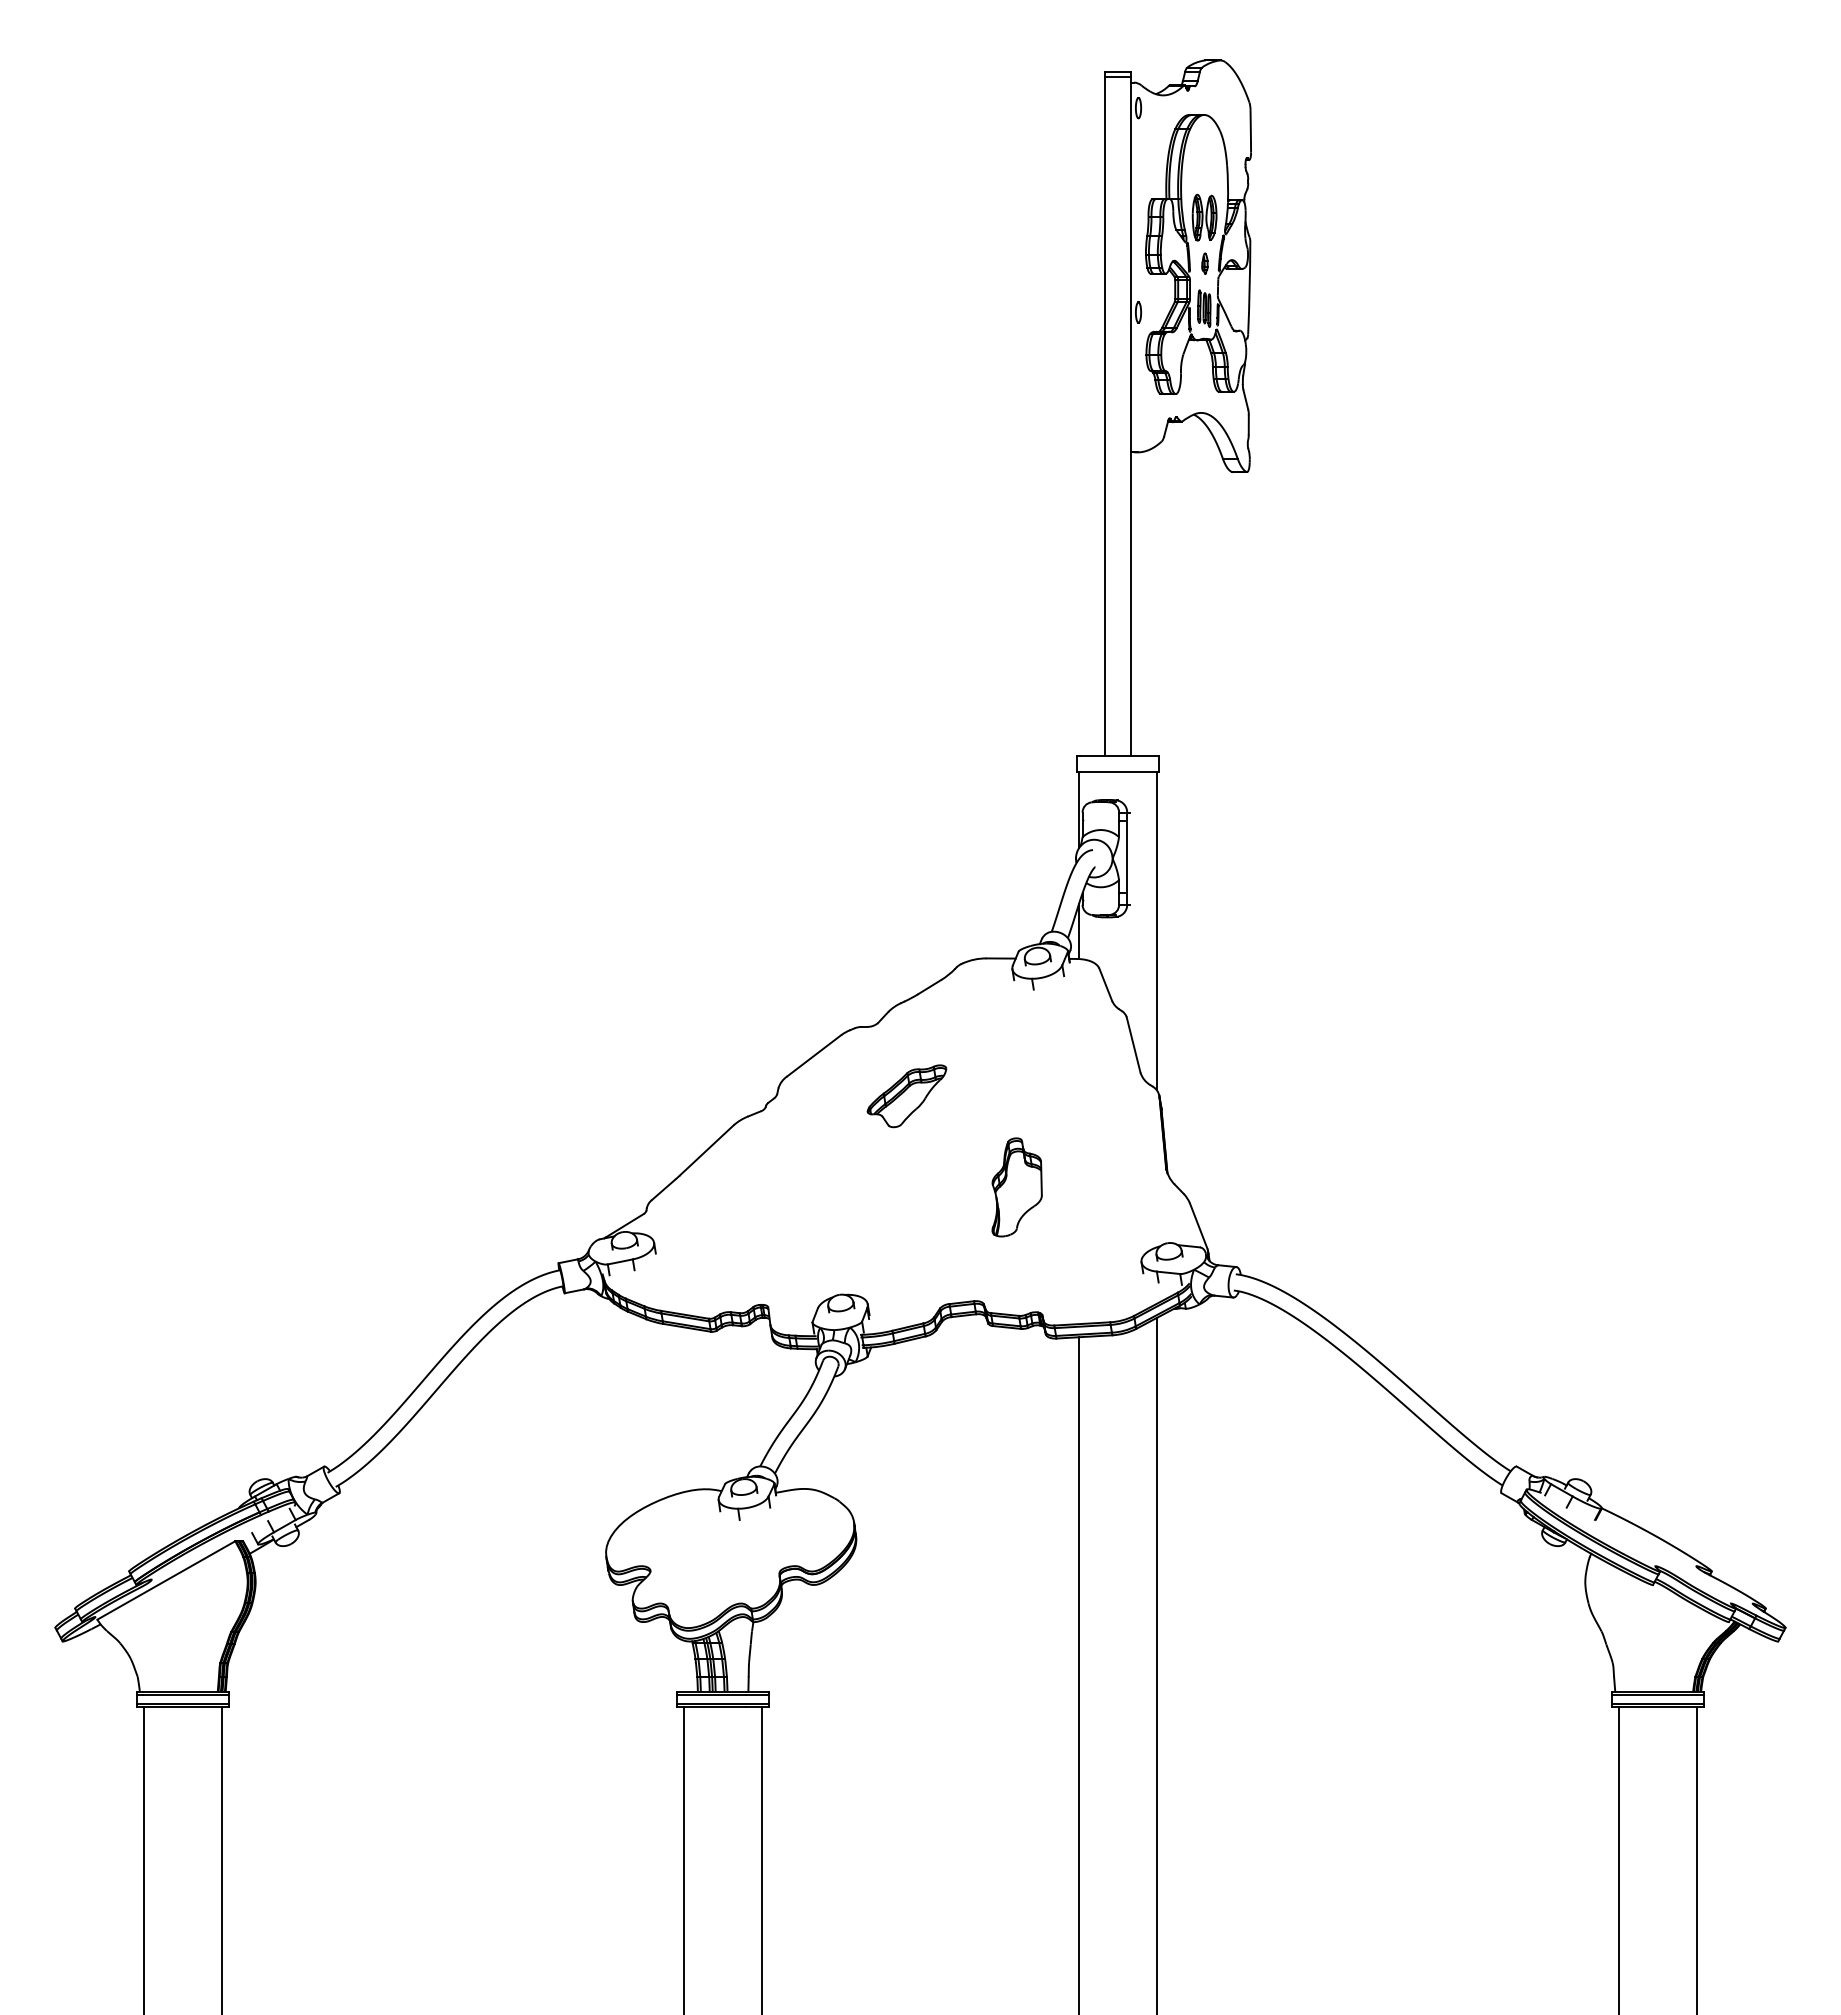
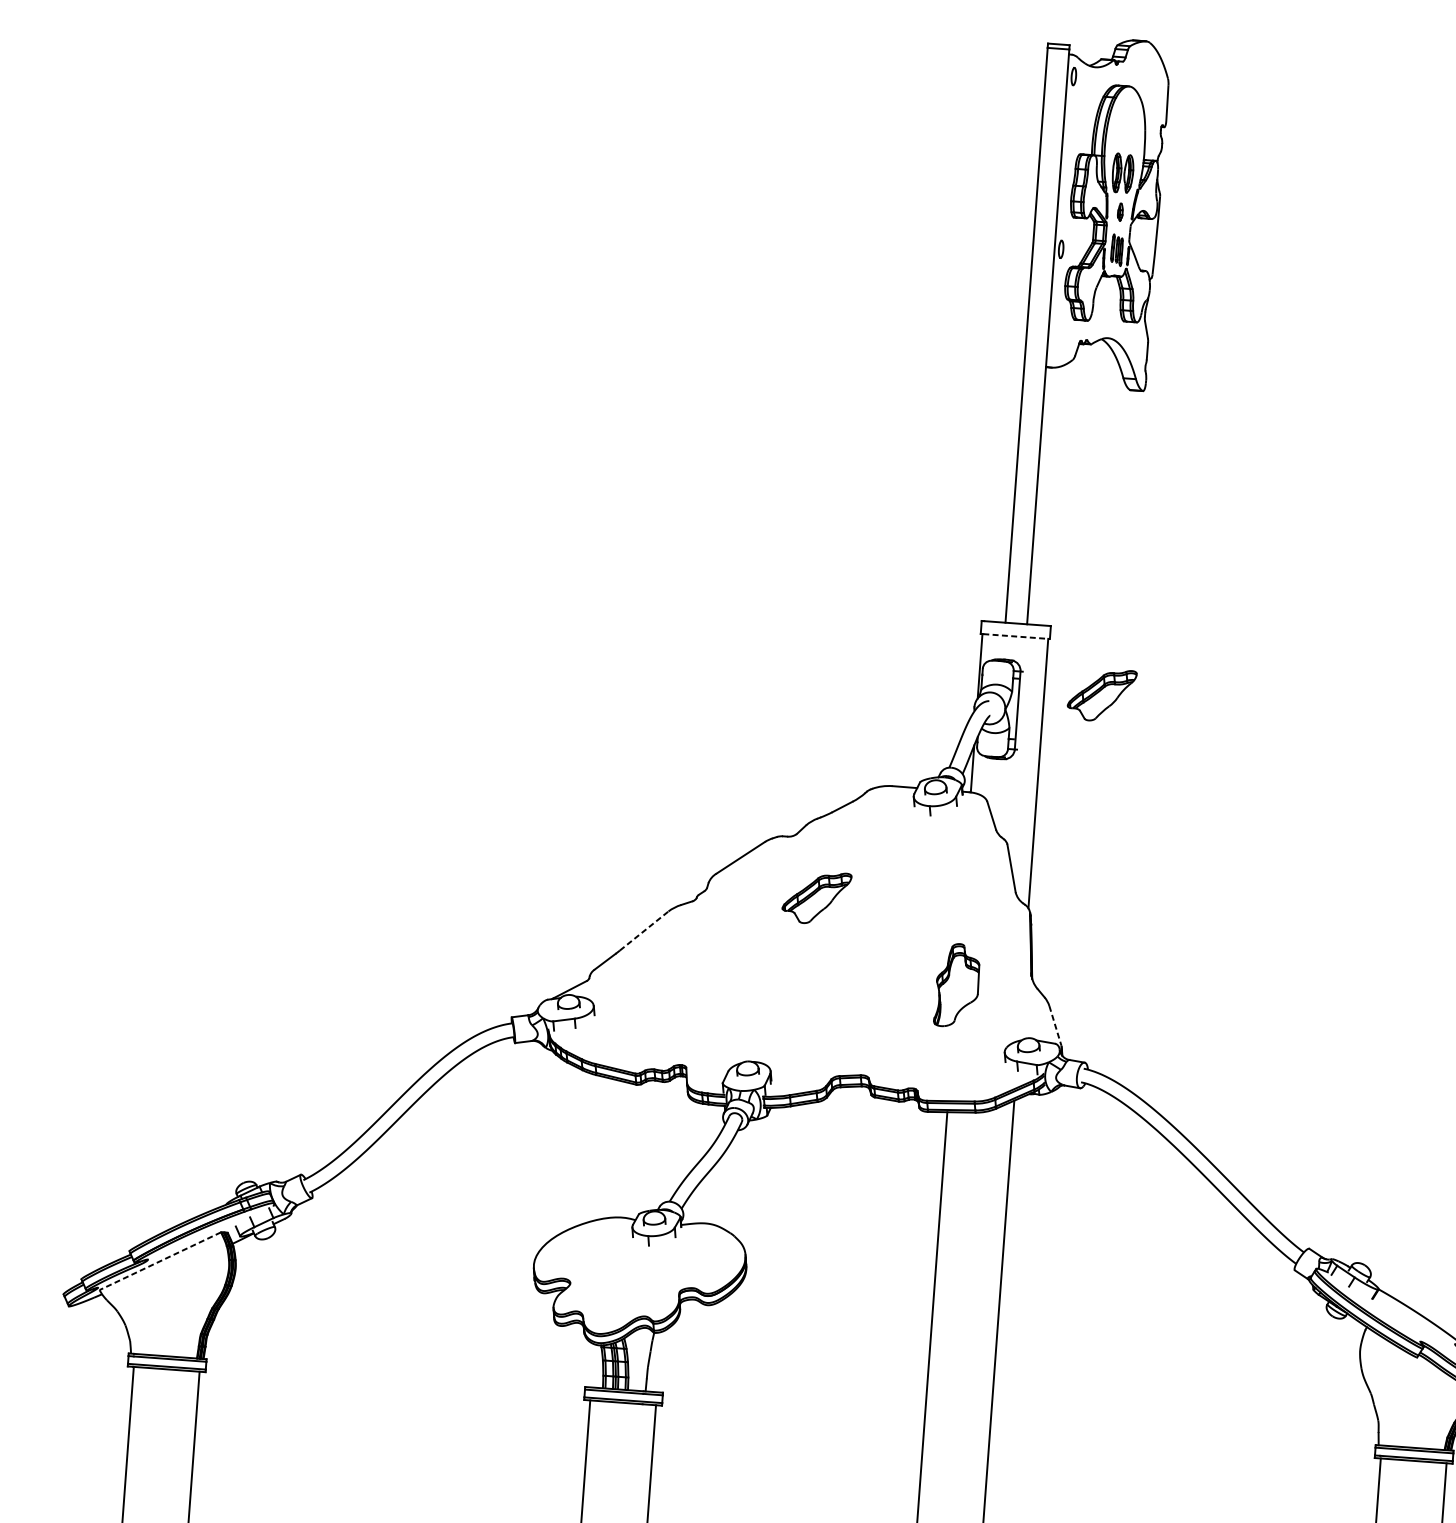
line: (1120, 771) -> (1017, 636), solid -> dashed
part: (1224, 833) -> (1101, 695), added
line: (706, 1150) -> (643, 931), solid -> dashed
part: (1016, 1187) -> (956, 985), moved
line: (1198, 1226) -> (1055, 1025), solid -> dashed
line: (165, 1580) -> (159, 1261), solid -> dashed

